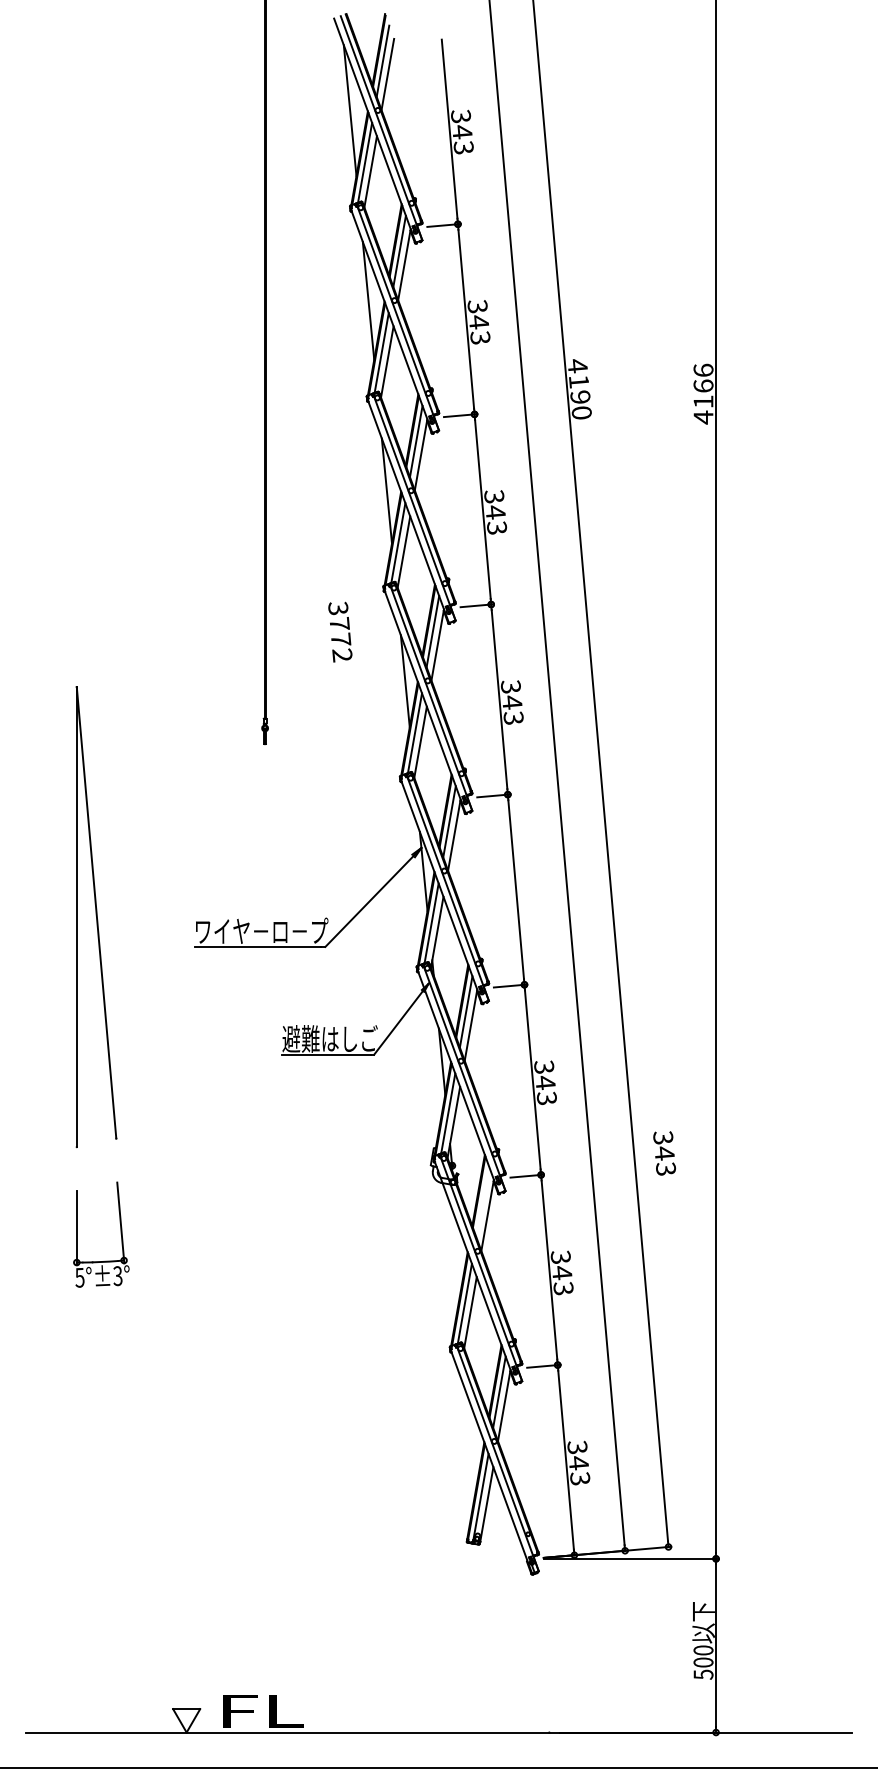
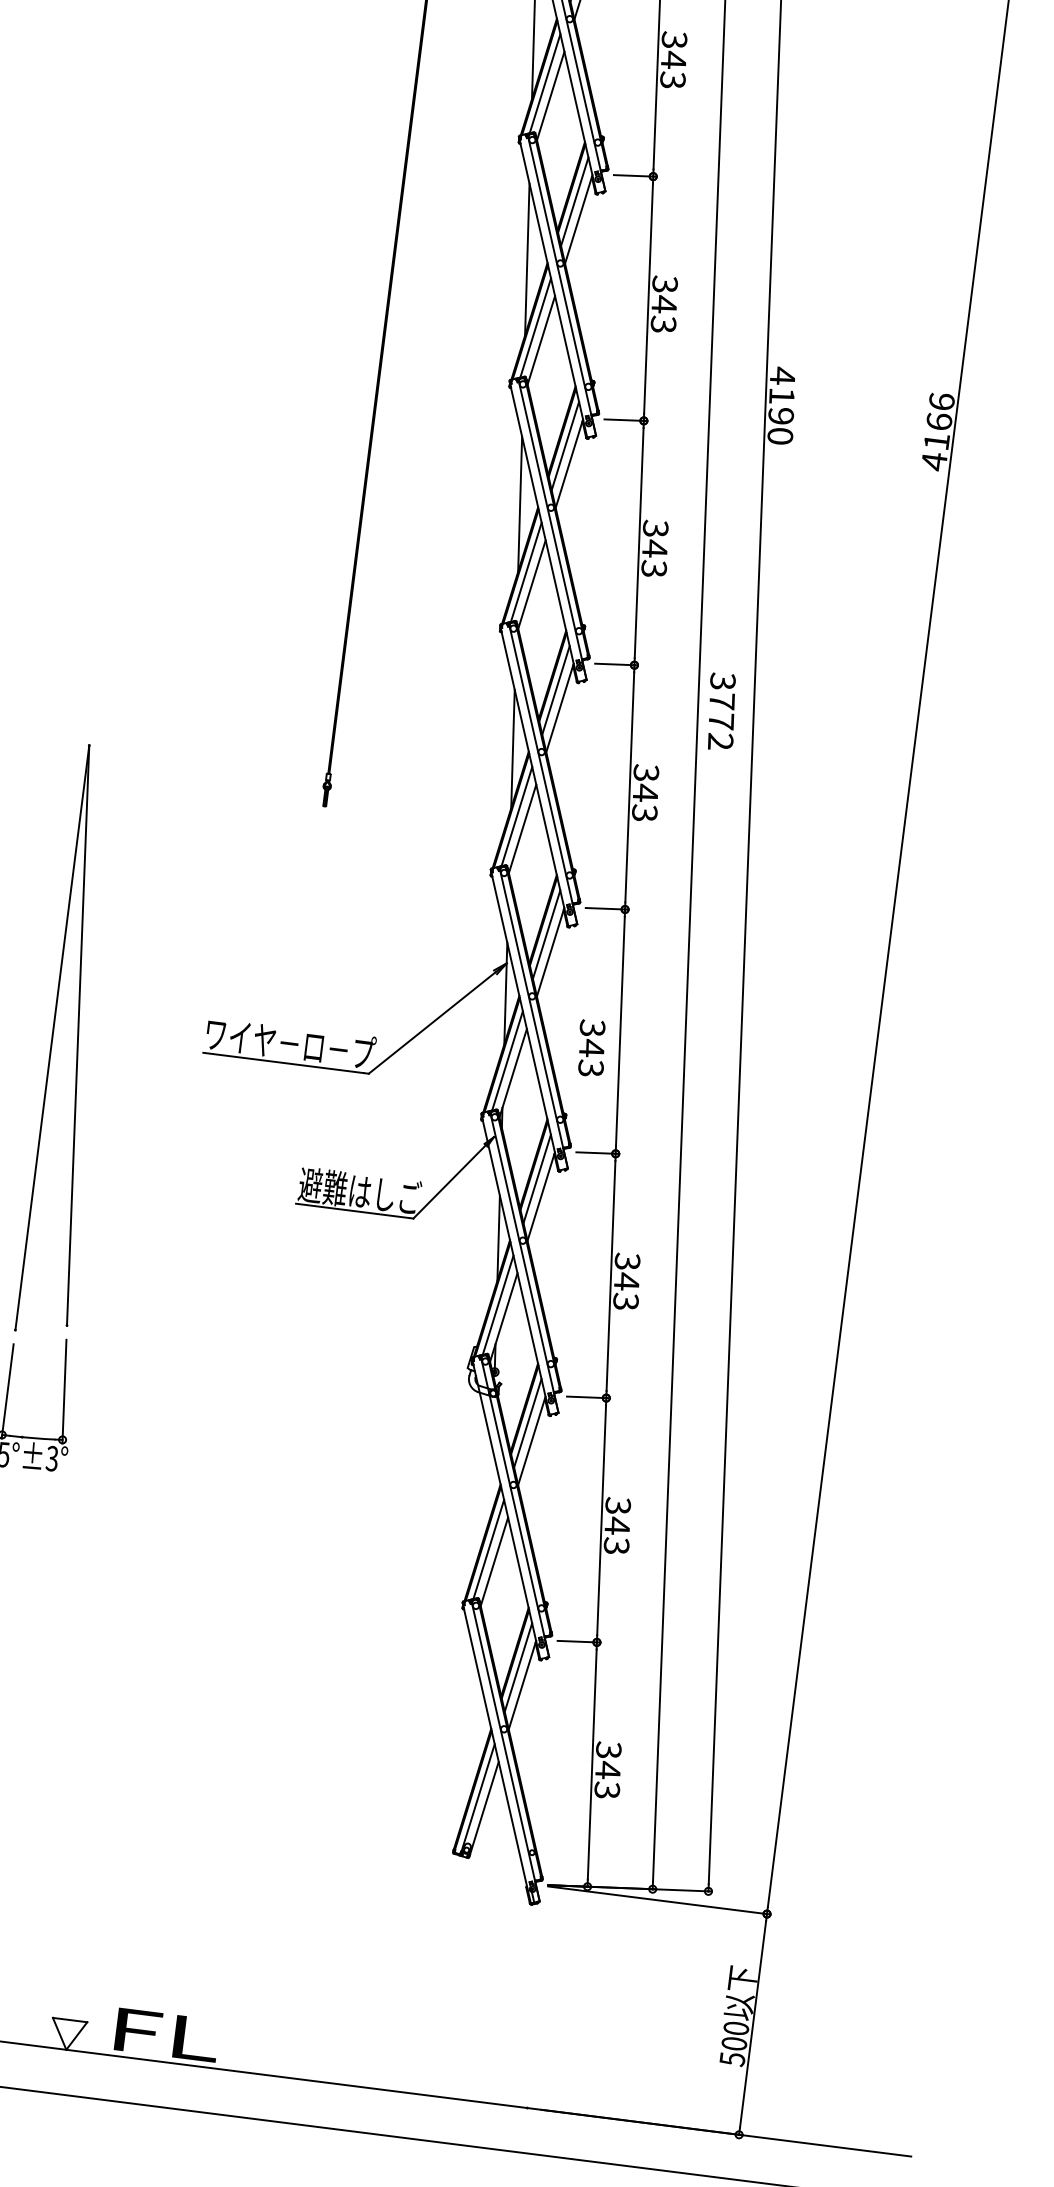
text: (340, 631) -> (721, 711), moved
part: (96, 917) -> (77, 1041), moved
text: (664, 1153) -> (591, 1048), moved
line: (482, 1201) -> (527, 1422), added

